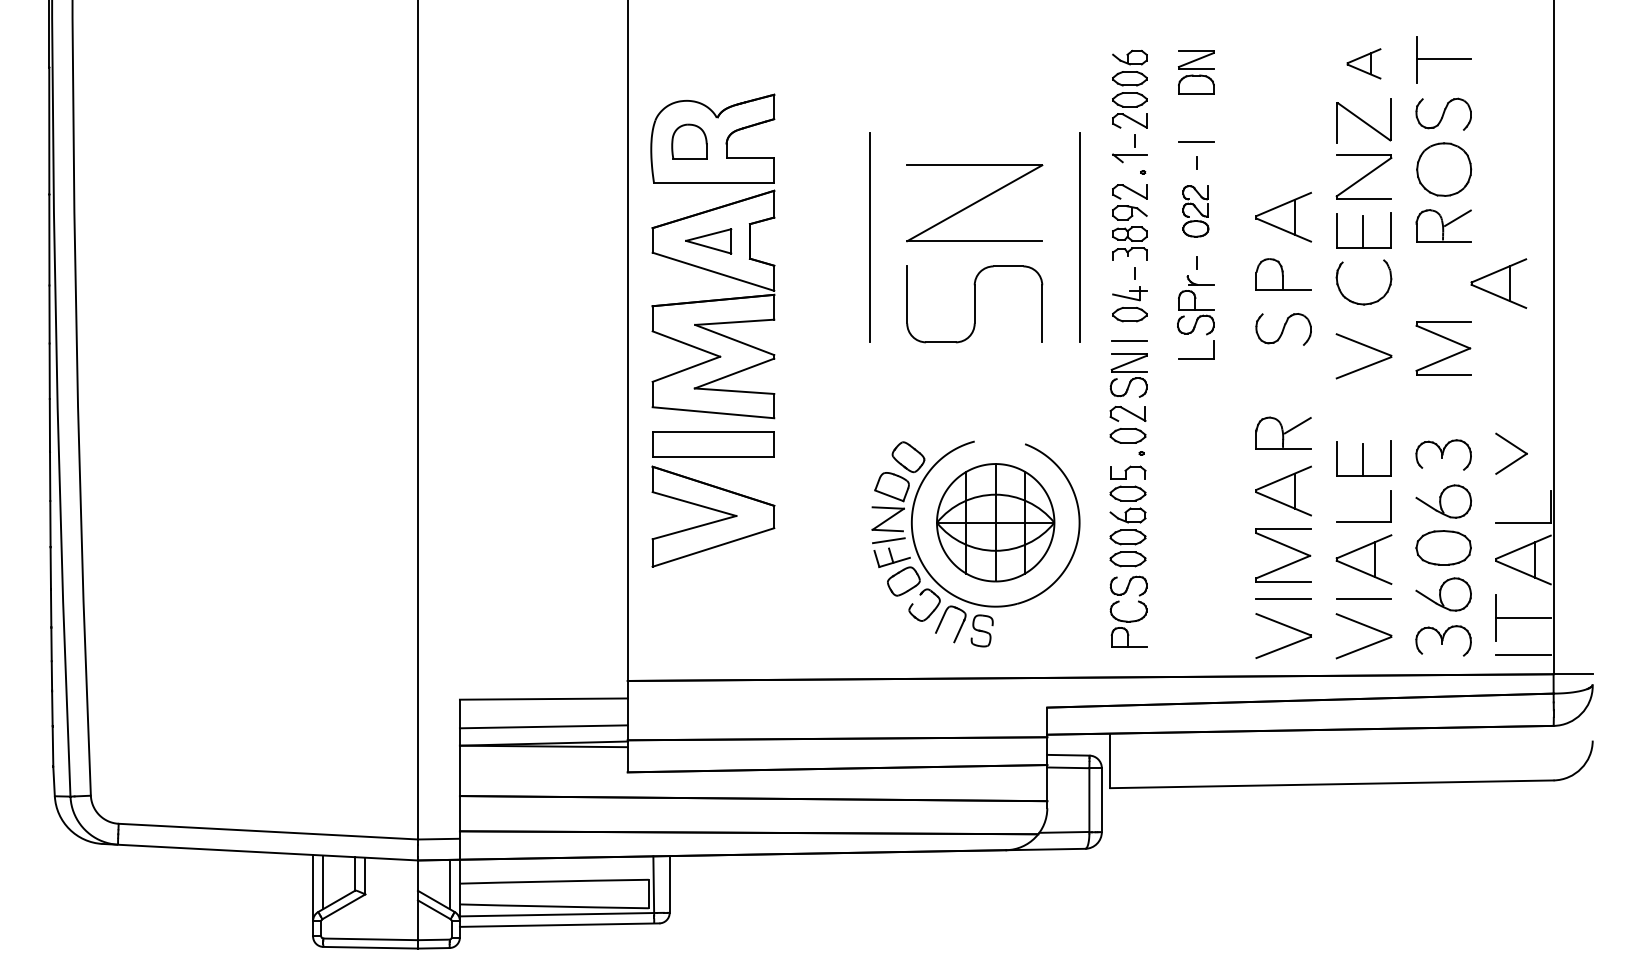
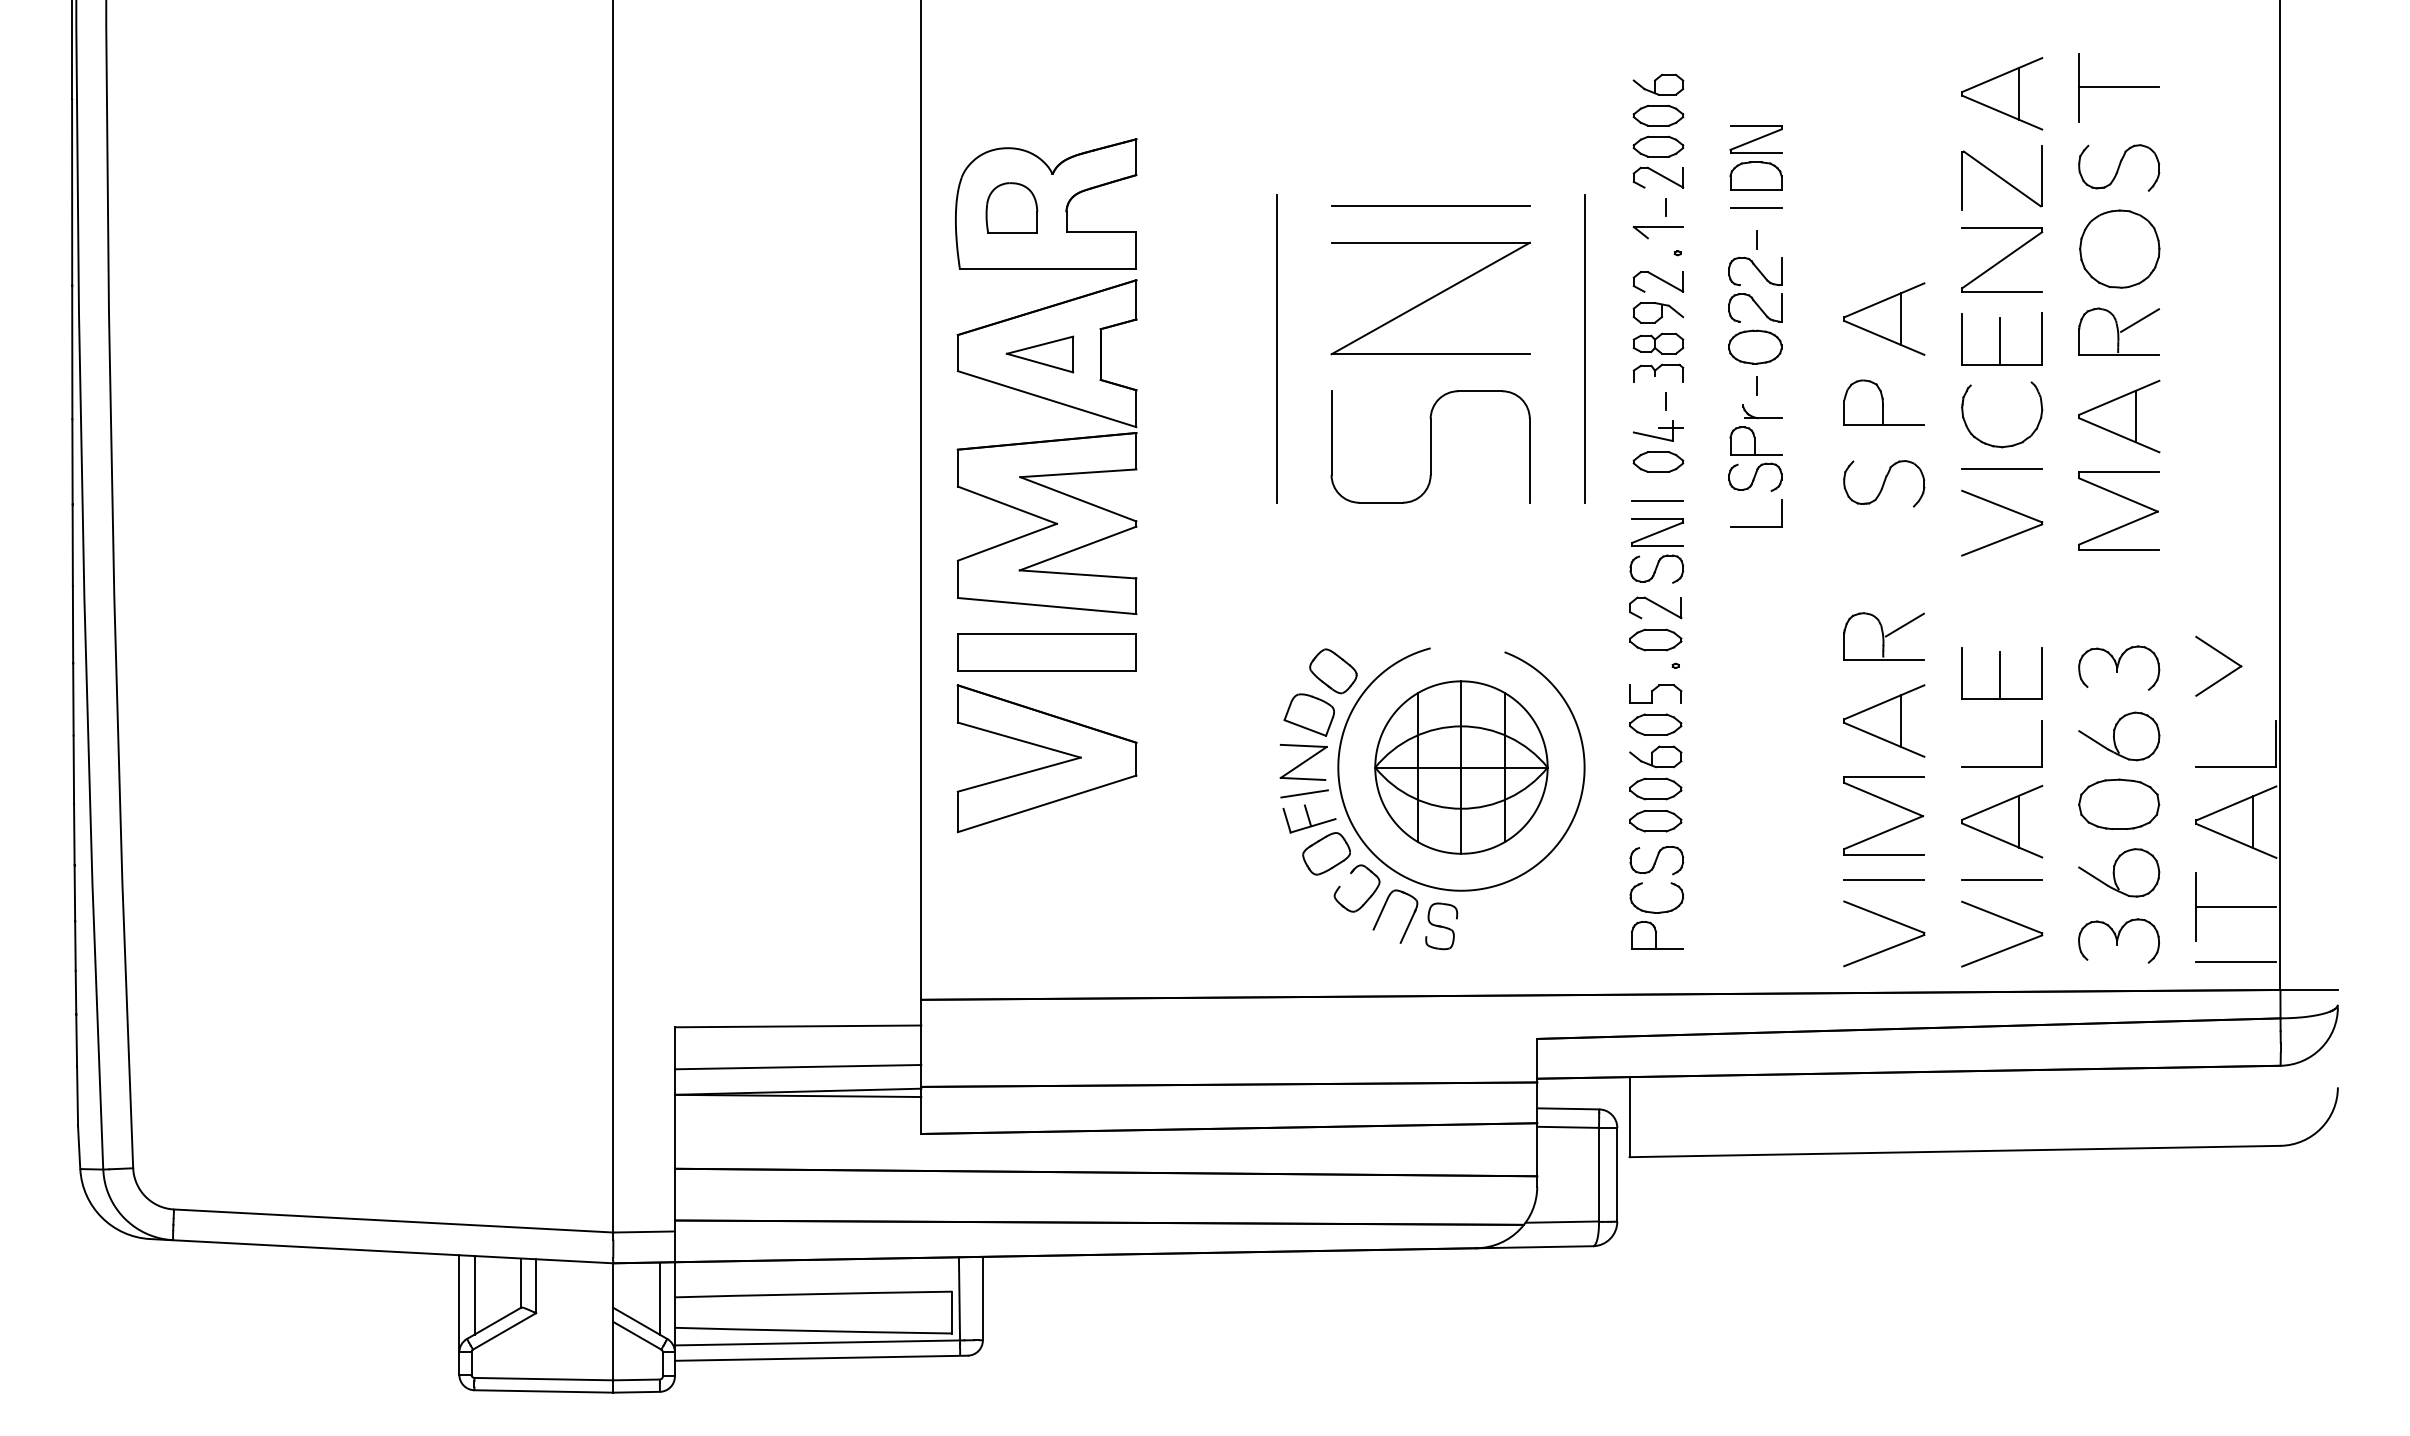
part: (1363, 63) -> (2001, 93), size x1.67
part: (1196, 72) -> (1756, 157), moved
line: (974, 140) -> (1430, 206), added
part: (1195, 211) -> (1754, 310), size x1.43
part: (1498, 283) -> (2118, 416), moved
line: (1363, 318) -> (2001, 467), added

